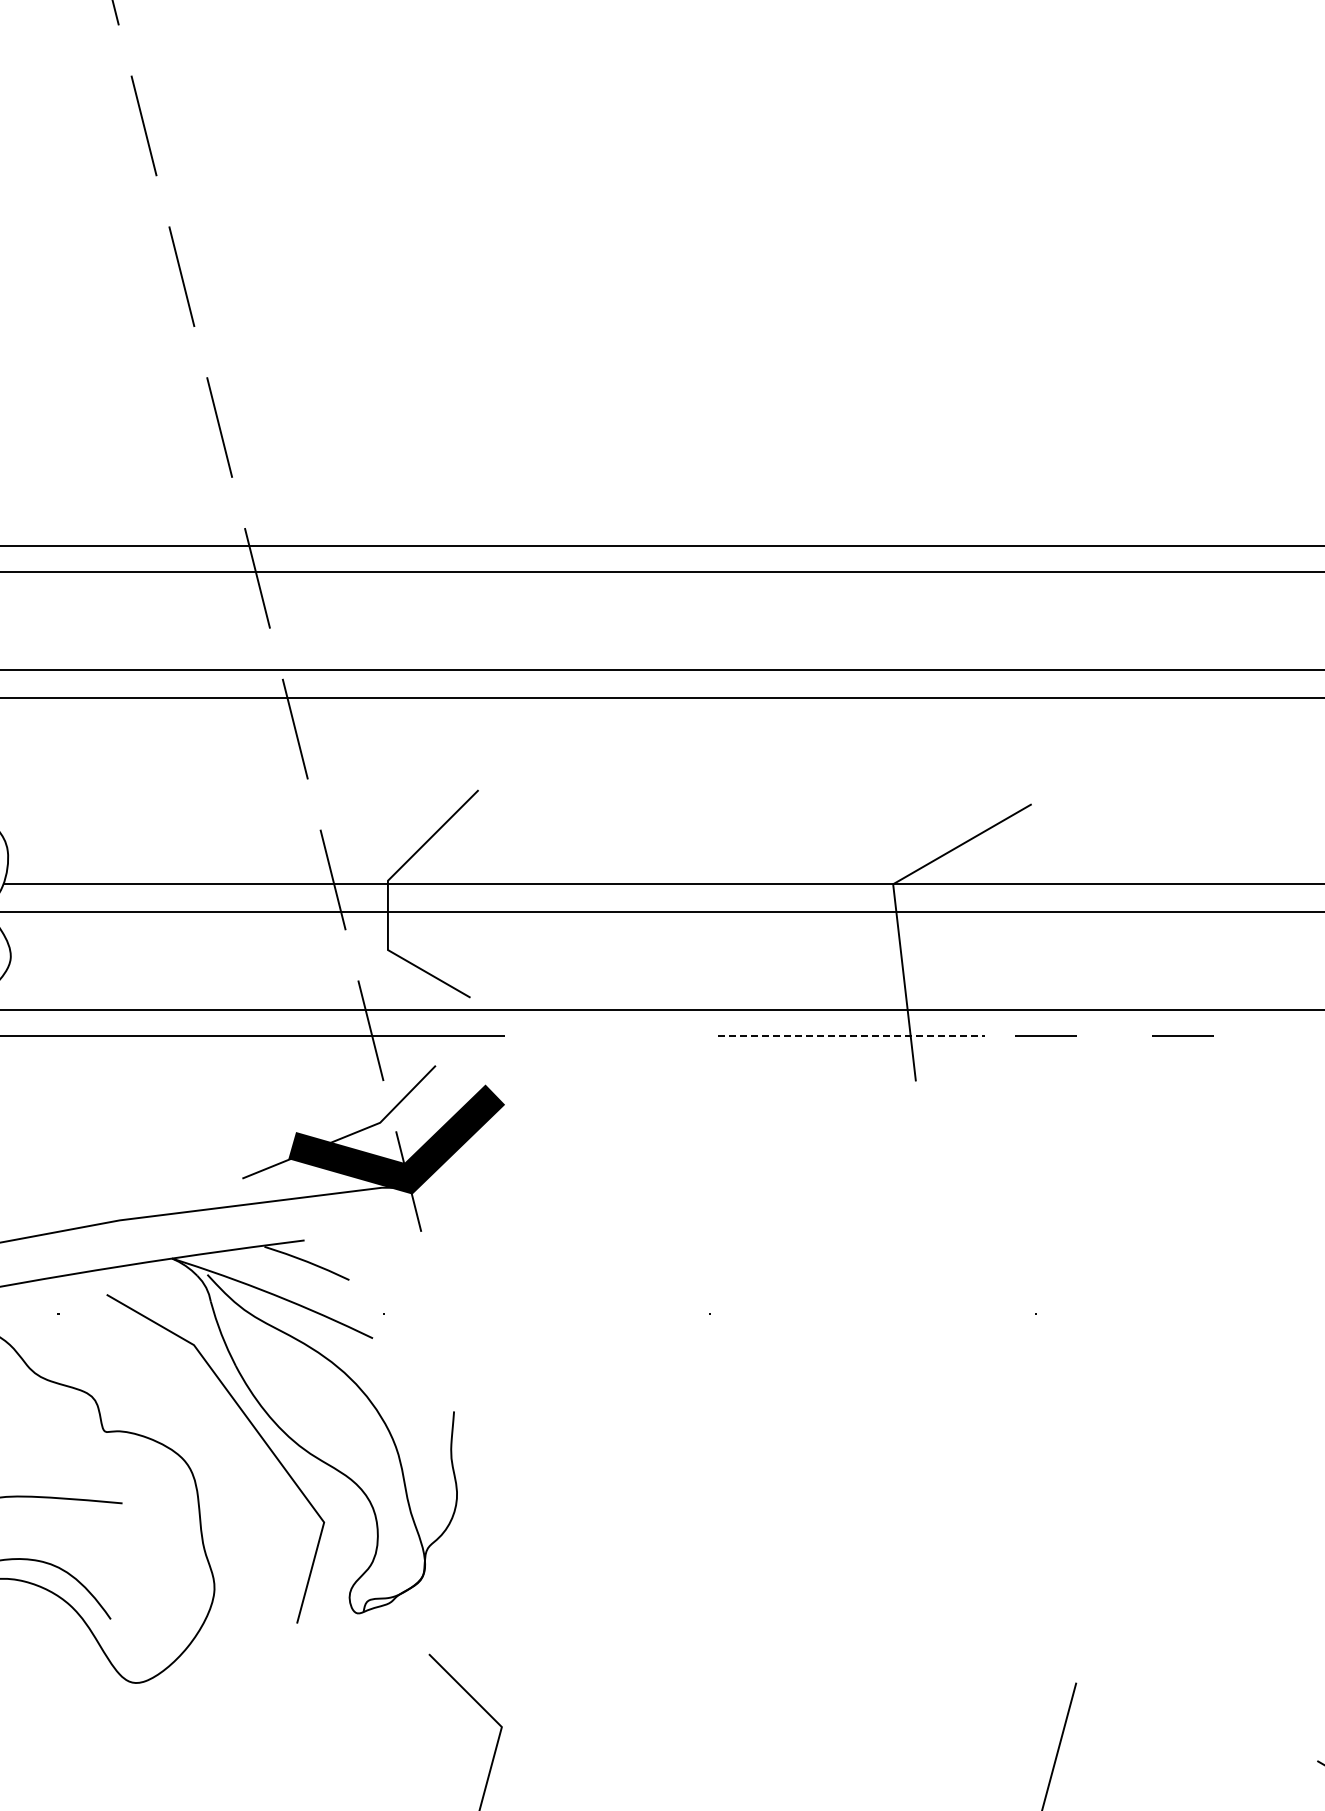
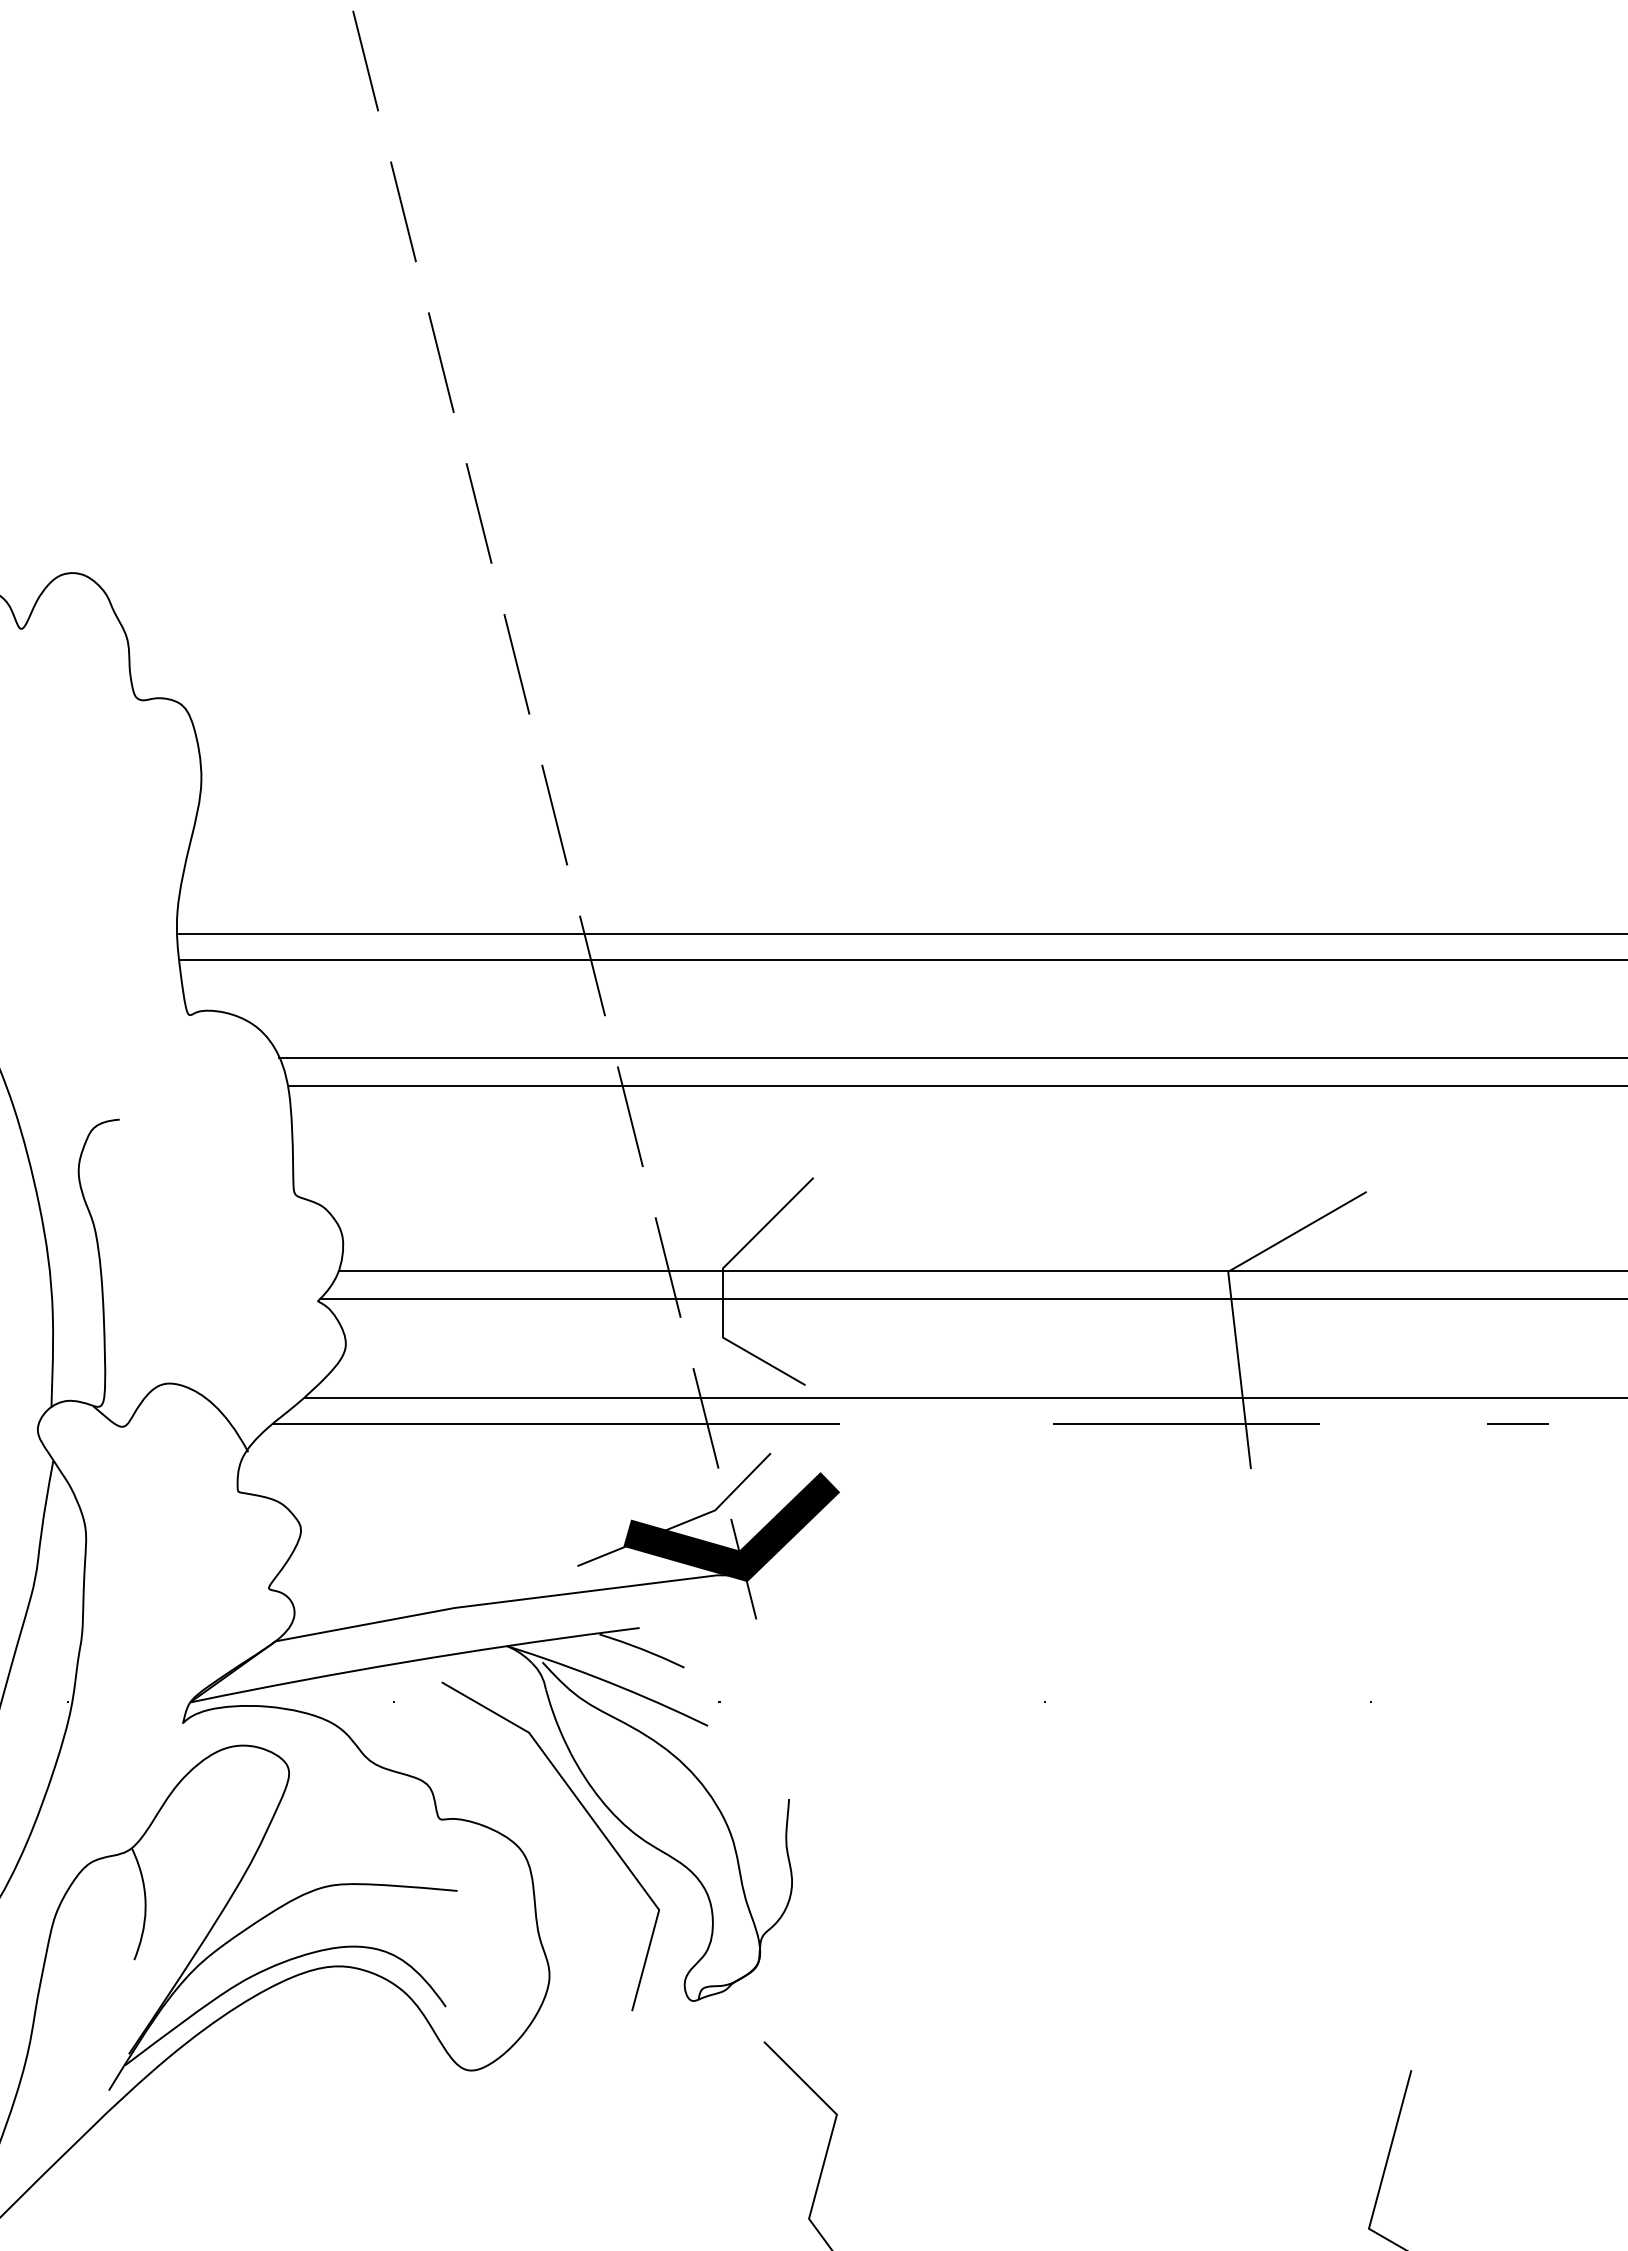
line: (851, 1035) -> (1186, 1423), dashed -> solid
line: (1045, 1035) -> (1380, 1423), removed

